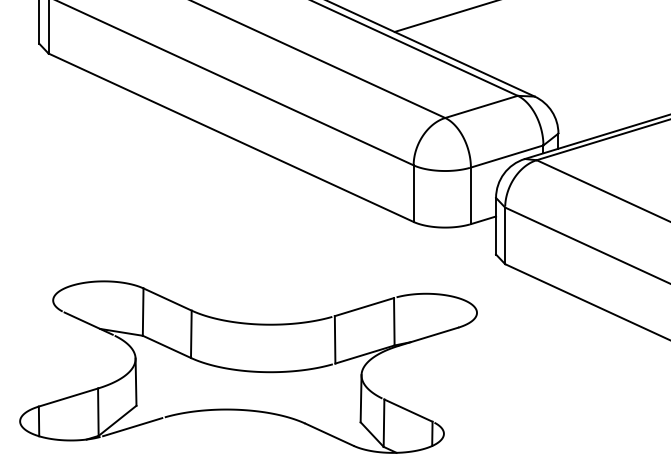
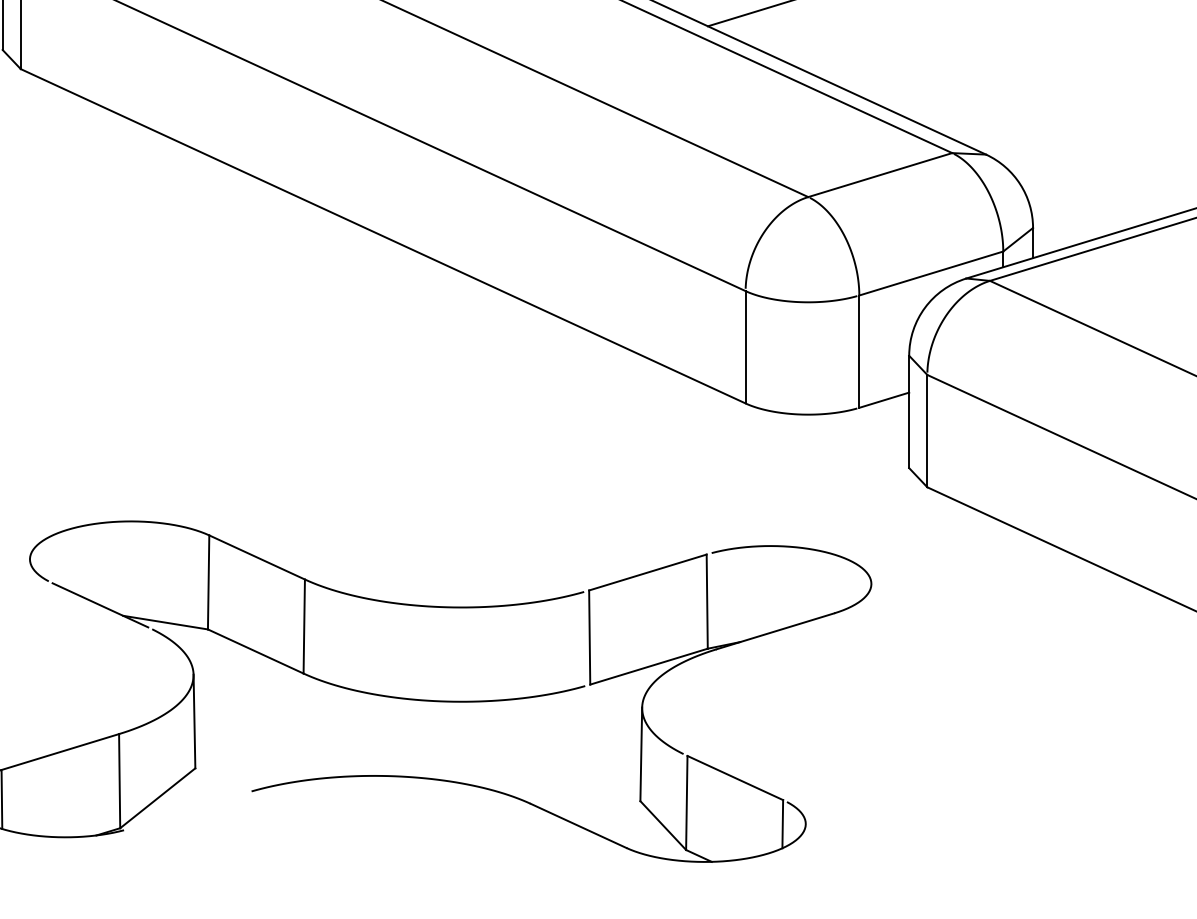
line: (132, 427) -> (187, 811), removed

